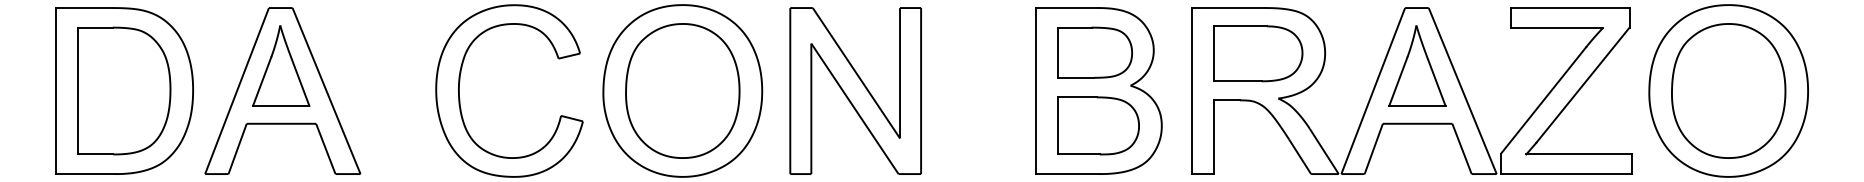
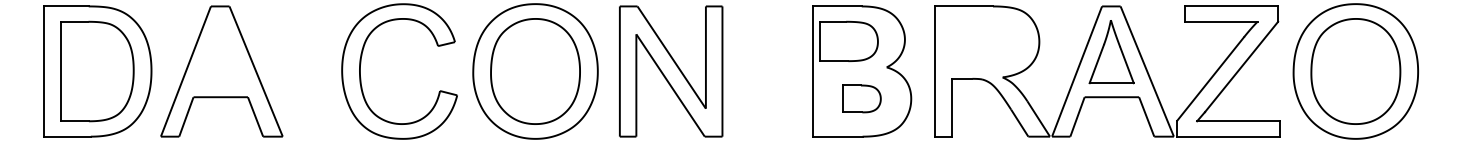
part: (1094, 51) -> (848, 40), moved
part: (1257, 52) -> (986, 41), removed
part: (281, 66) -> (220, 52), removed
part: (1098, 125) -> (861, 98), size x0.6

